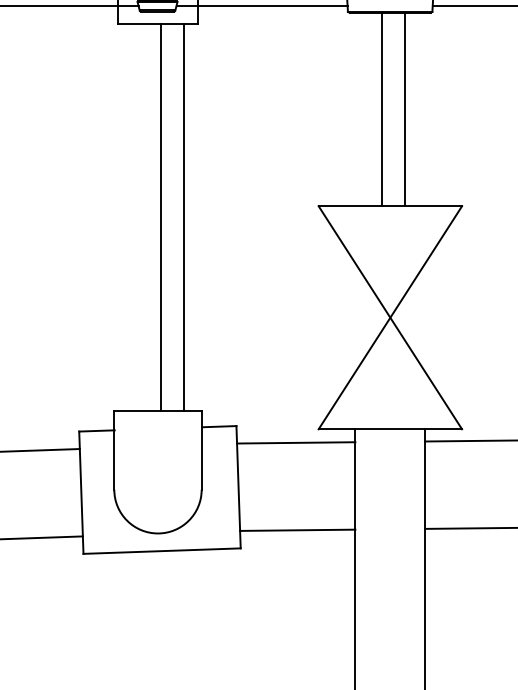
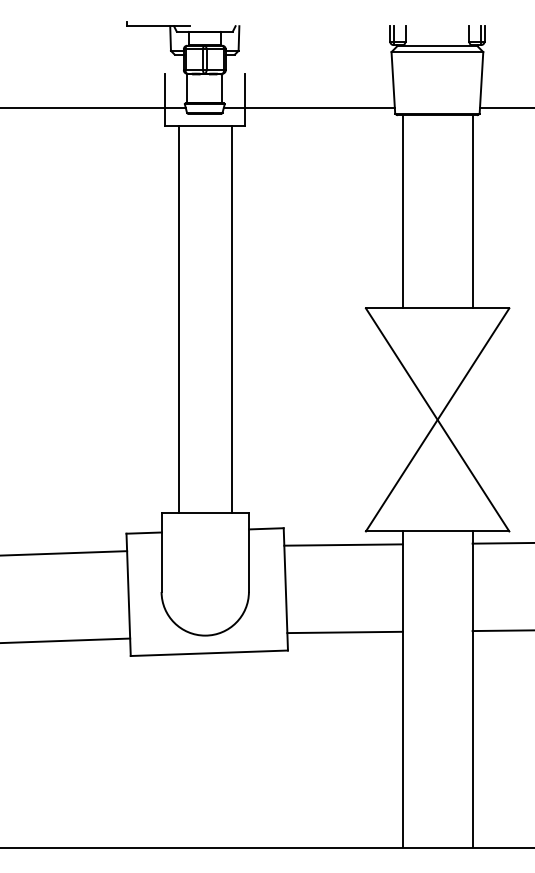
line: (382, 109) -> (402, 211), moved
line: (405, 109) -> (472, 211), moved
line: (161, 217) -> (179, 319), moved

